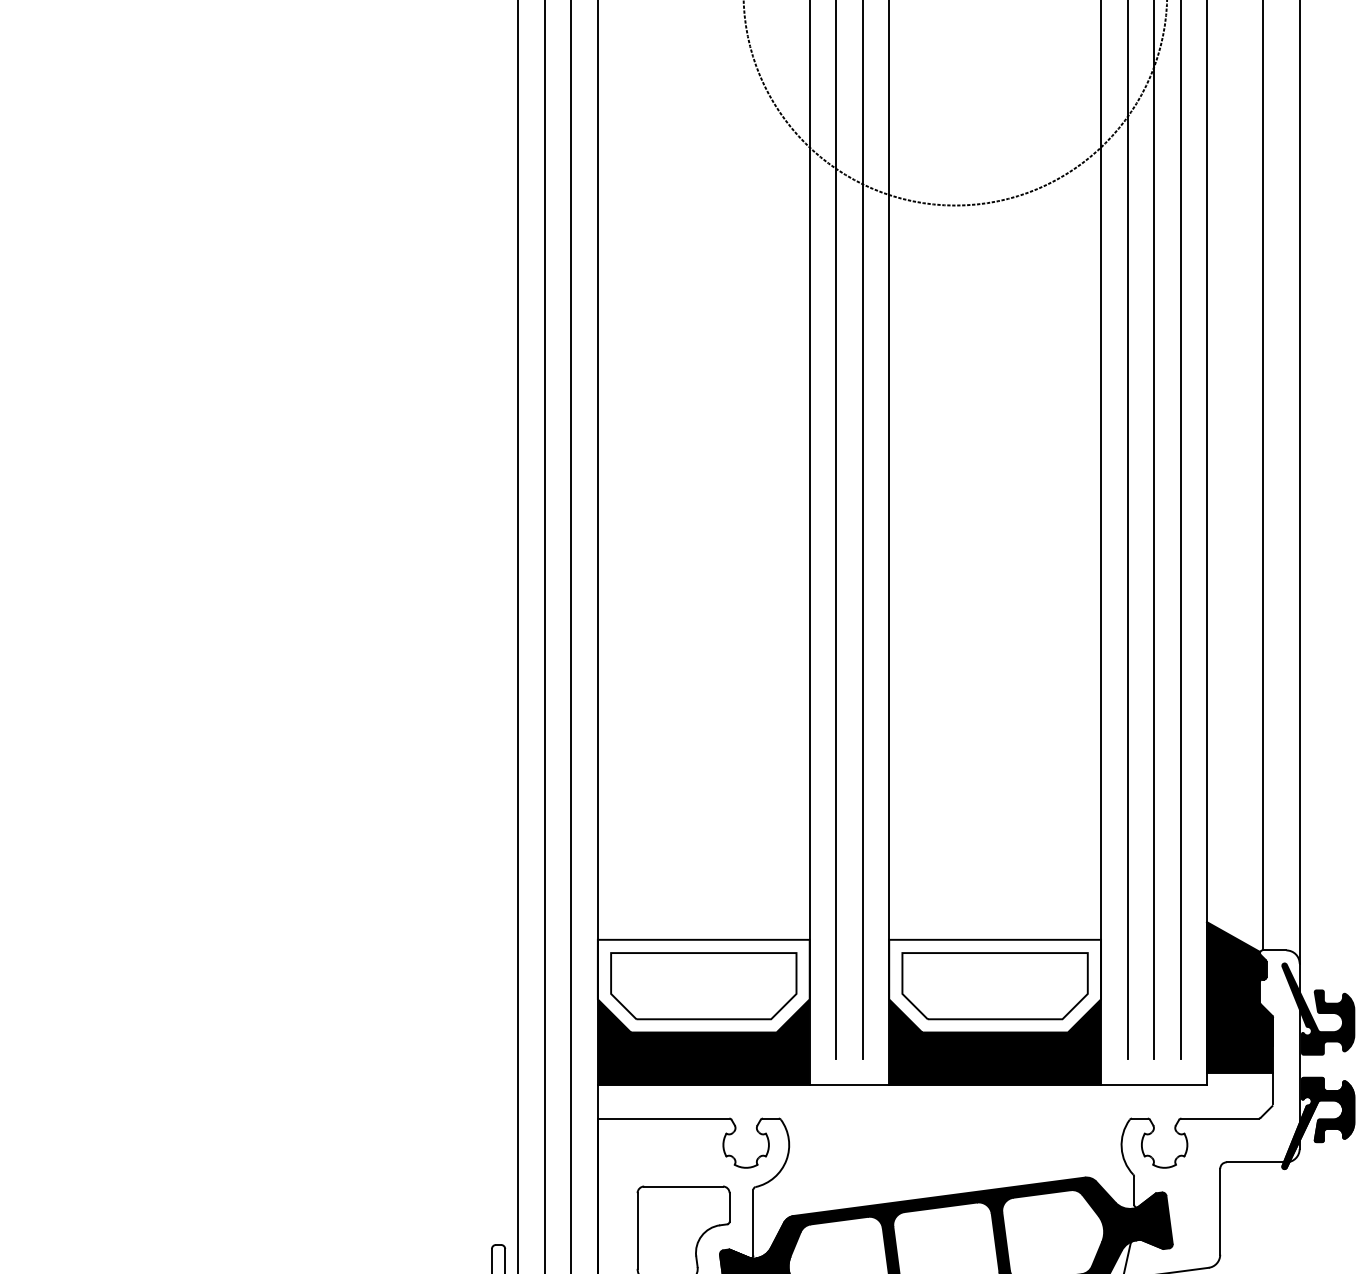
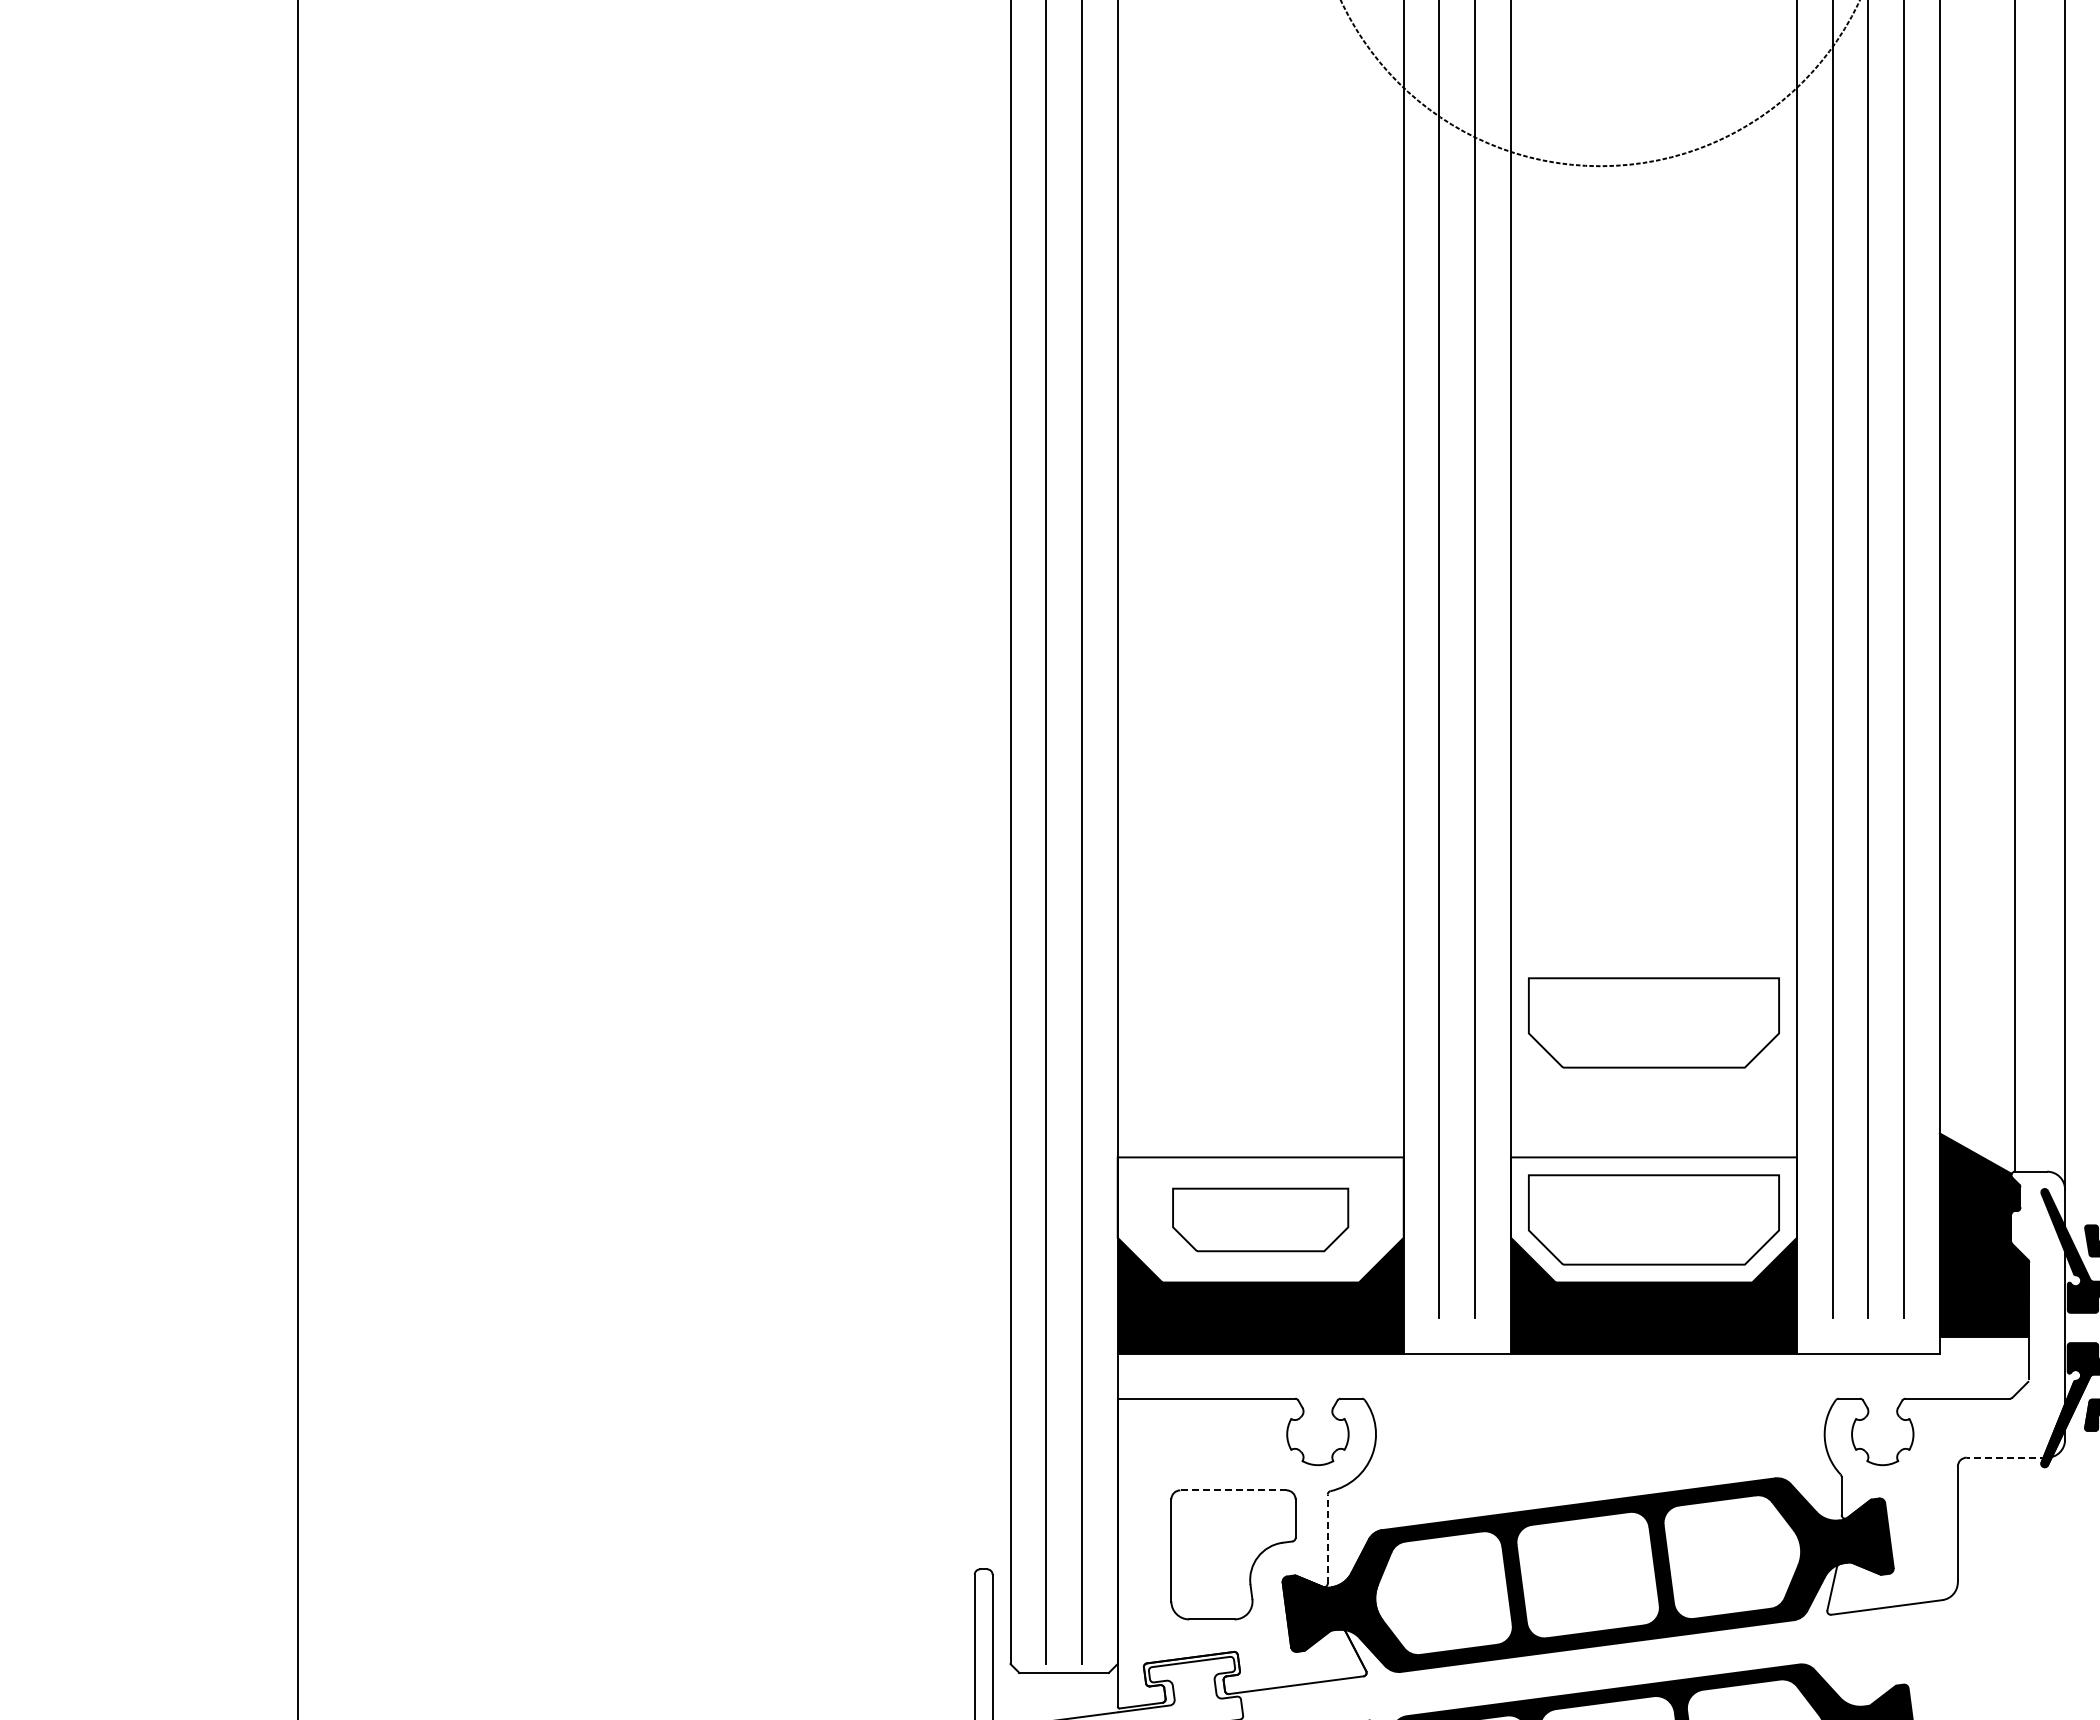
part: (994, 839) -> (1653, 1022), added
part: (703, 985) -> (1260, 1219), size x0.7
line: (1256, 1162) -> (2006, 1457), solid -> dashed
line: (682, 1186) -> (1232, 1490), solid -> dashed
line: (753, 1222) -> (1327, 1538), solid -> dashed

